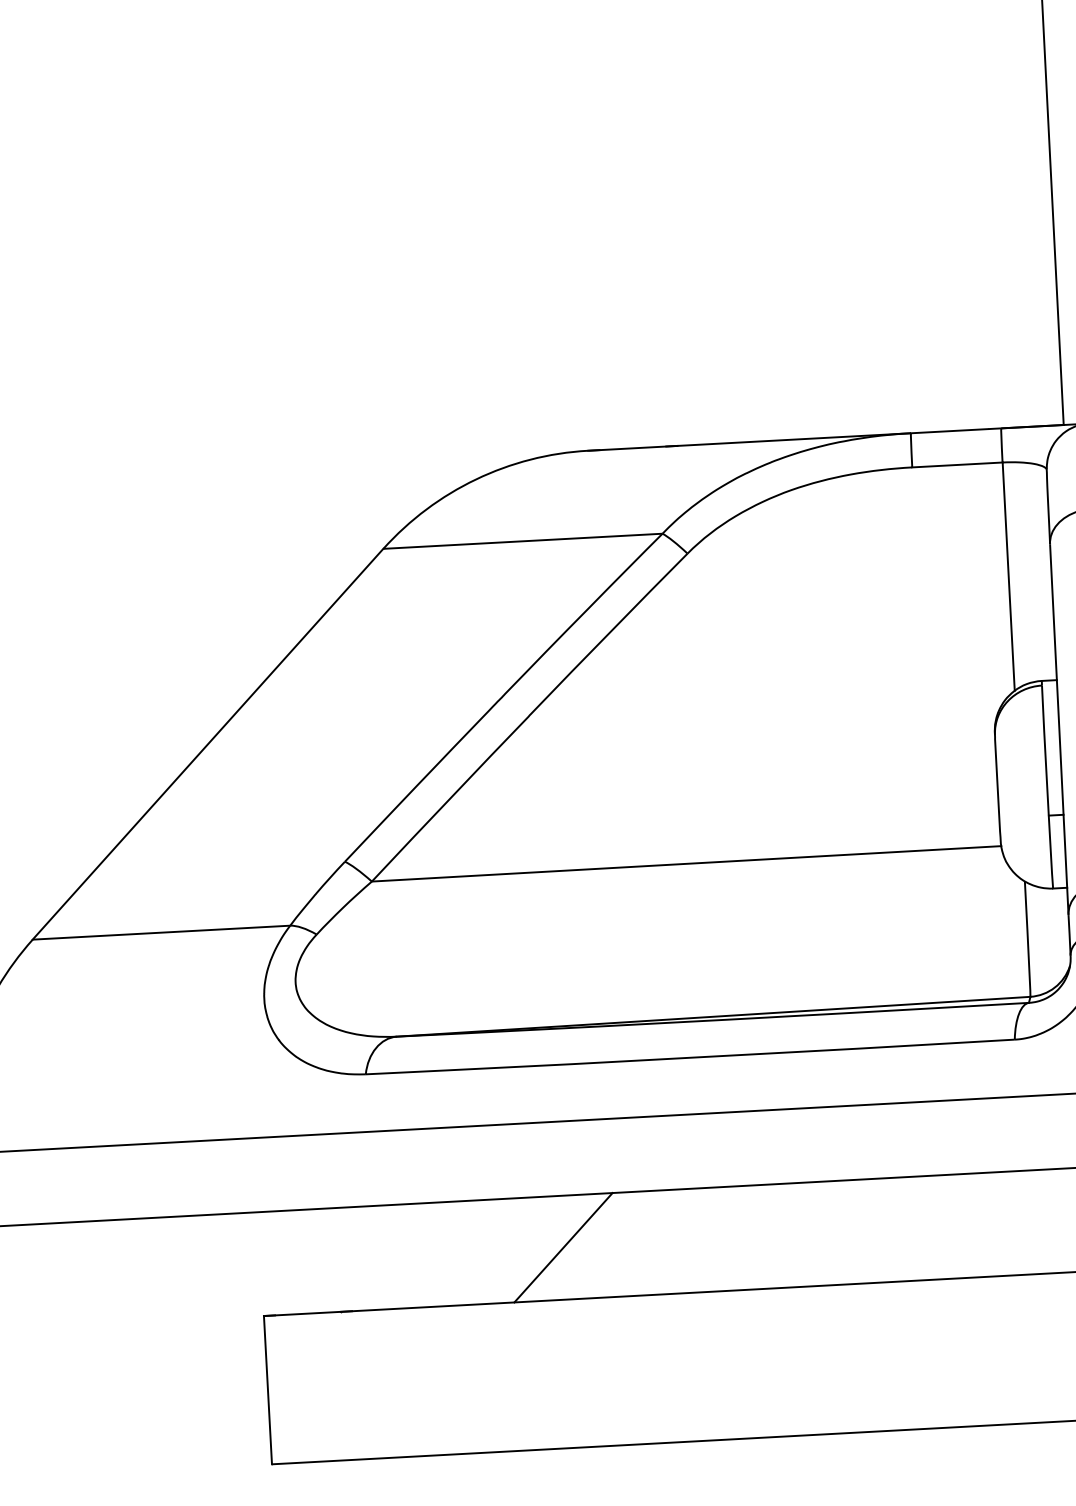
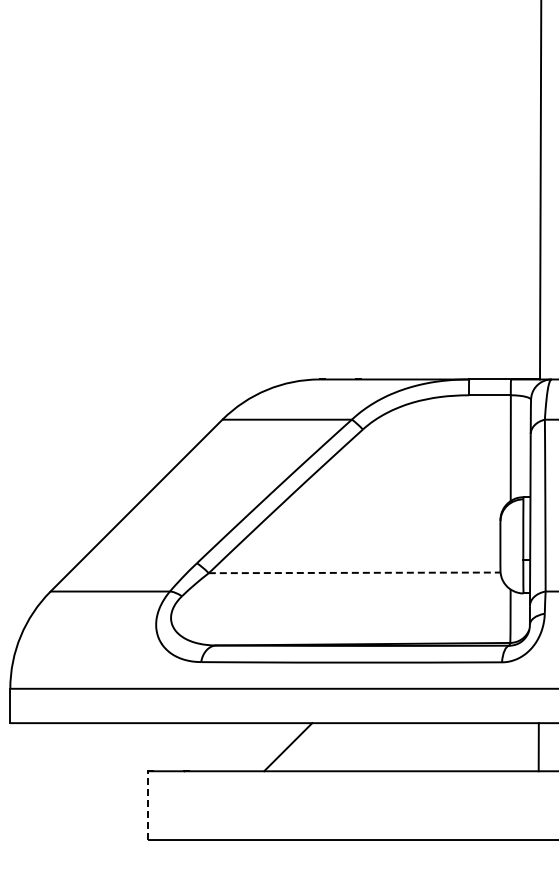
line: (686, 863) -> (354, 572), solid -> dashed
line: (268, 1389) -> (148, 805), solid -> dashed

